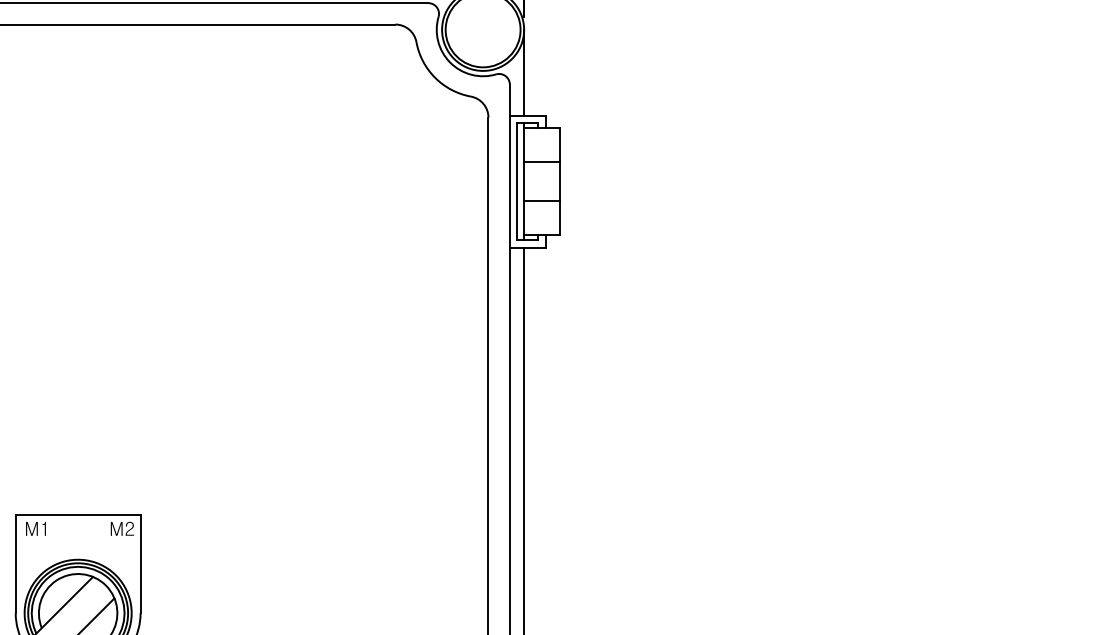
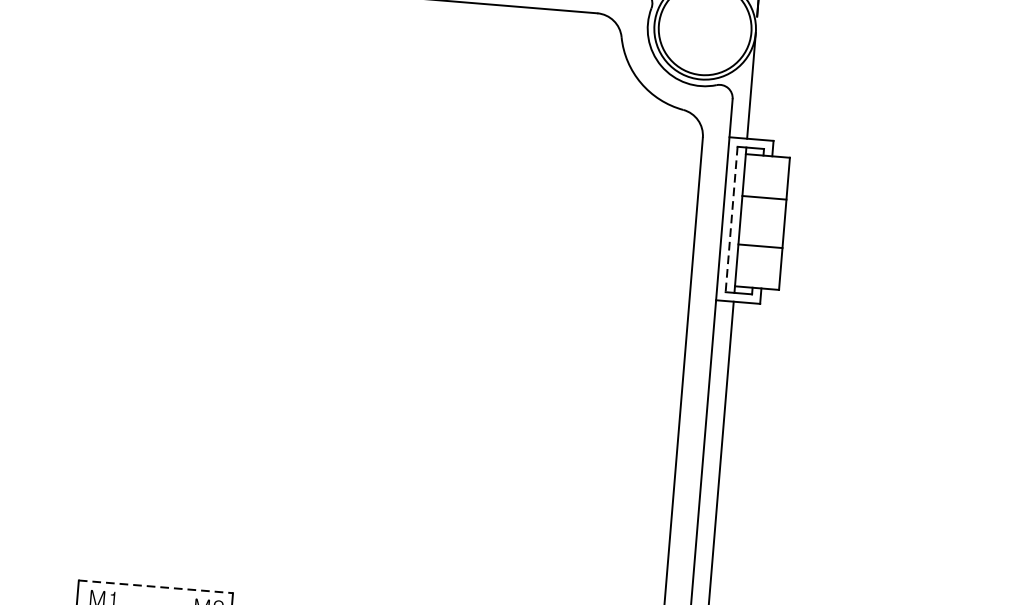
line: (517, 181) -> (732, 219), solid -> dashed
line: (78, 515) -> (156, 587), solid -> dashed

